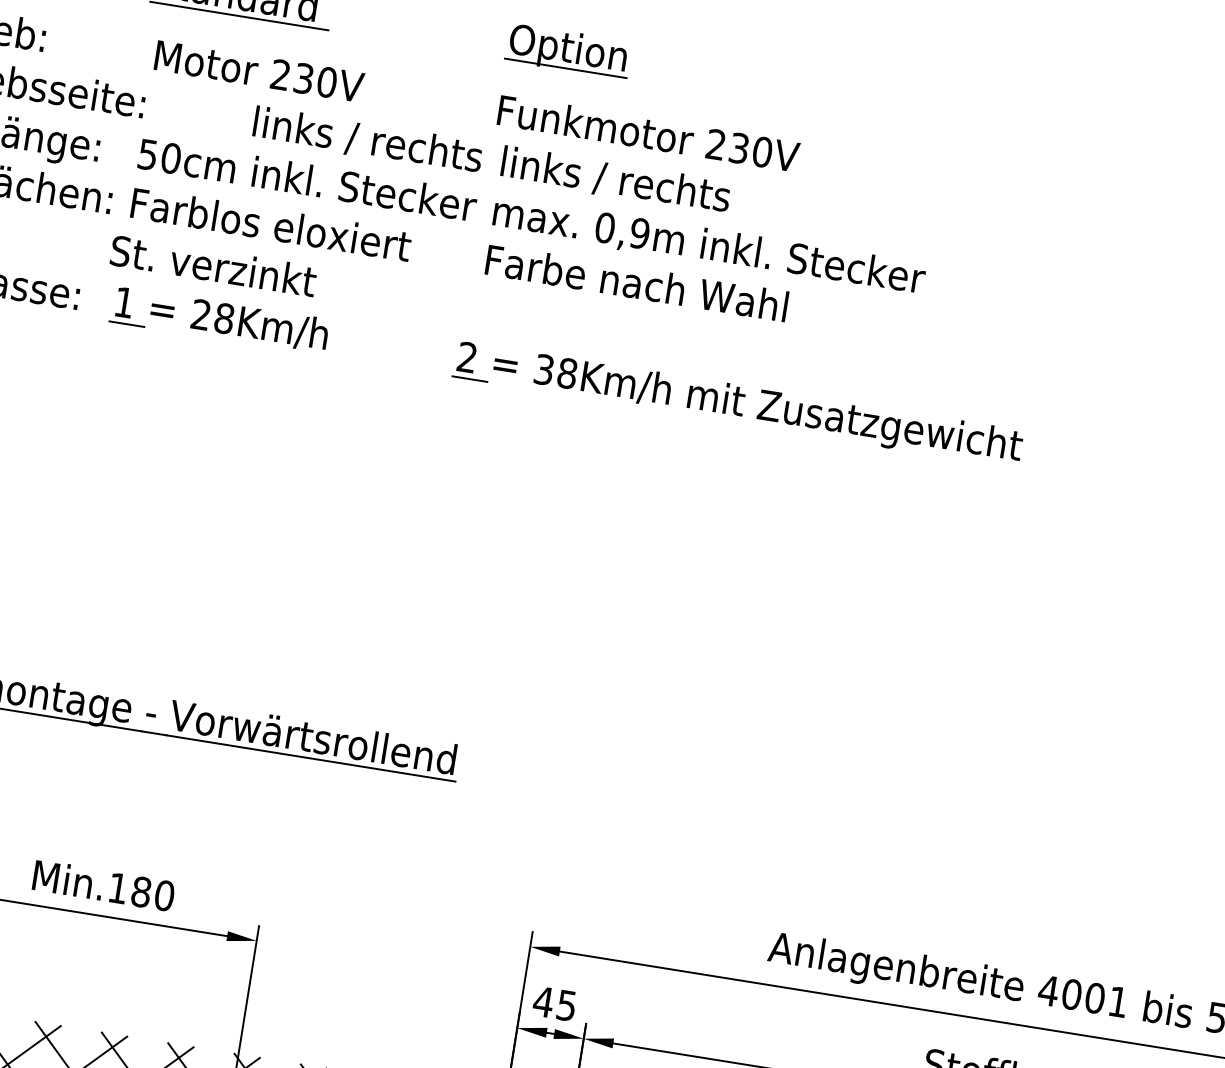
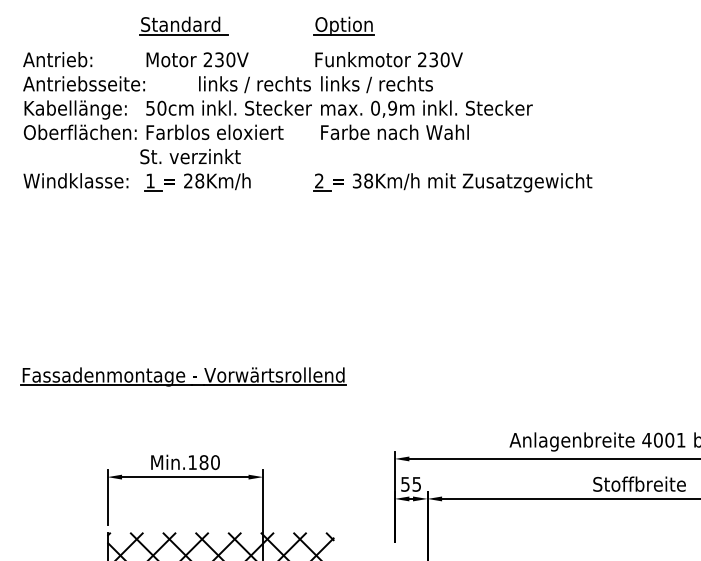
text: (543, 1002) -> (405, 484), 45 -> 55

